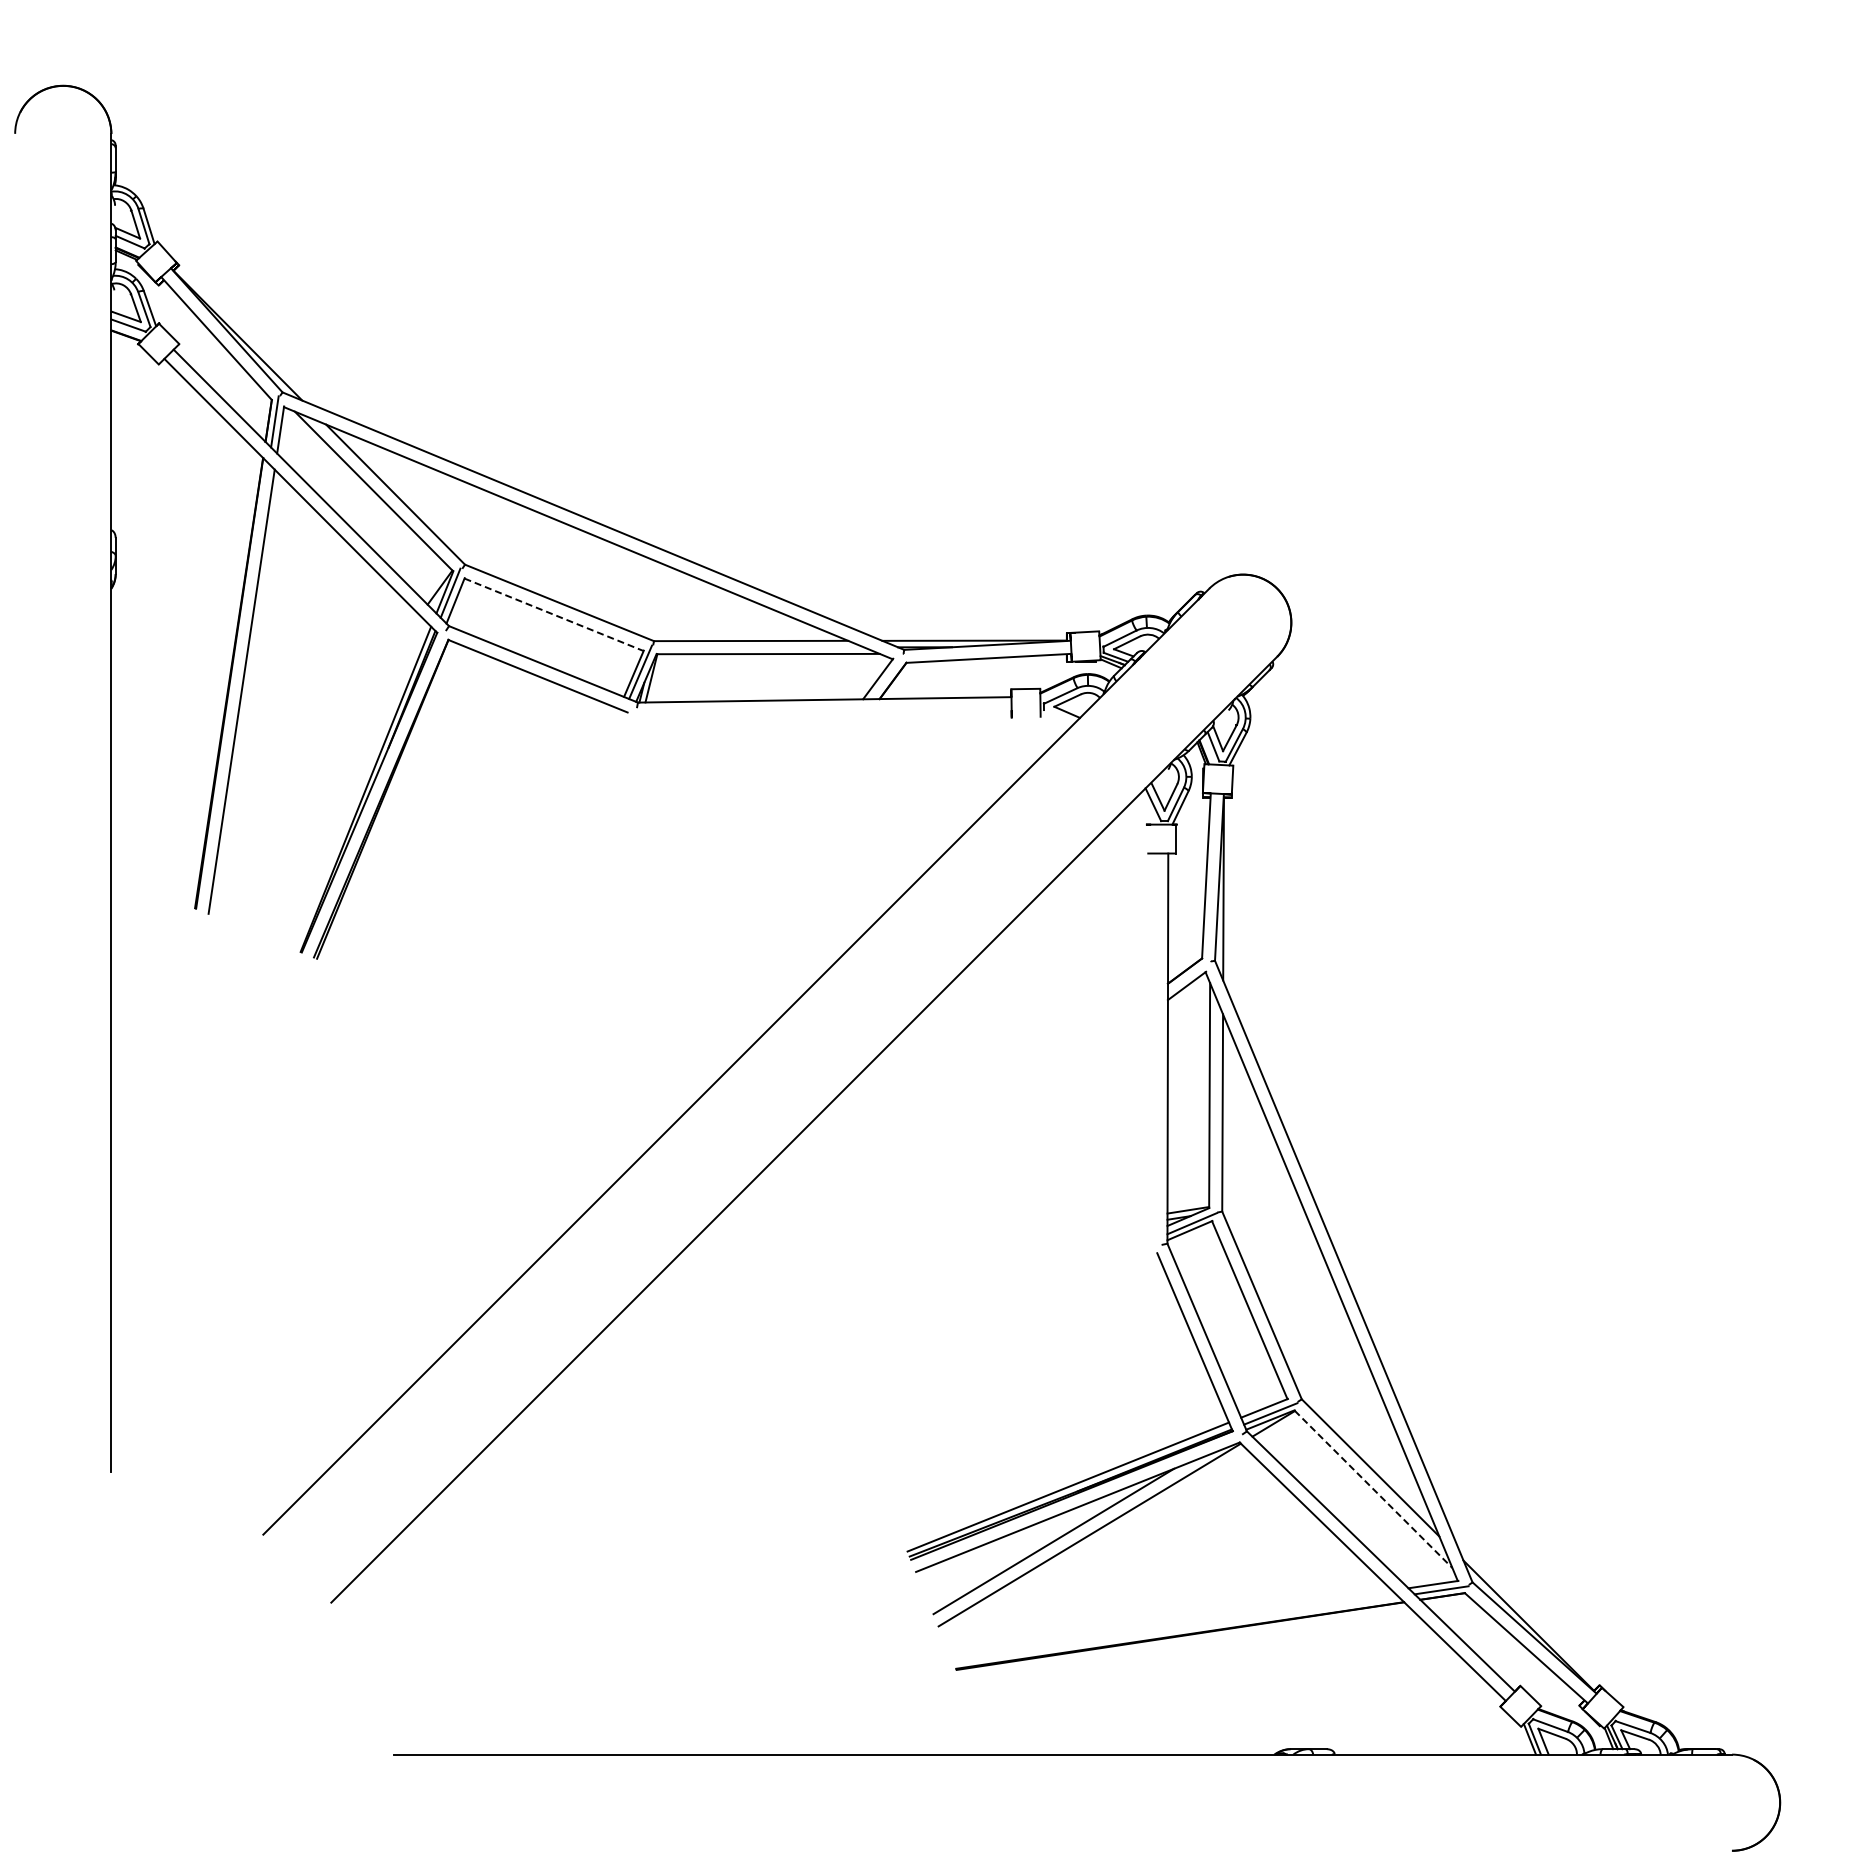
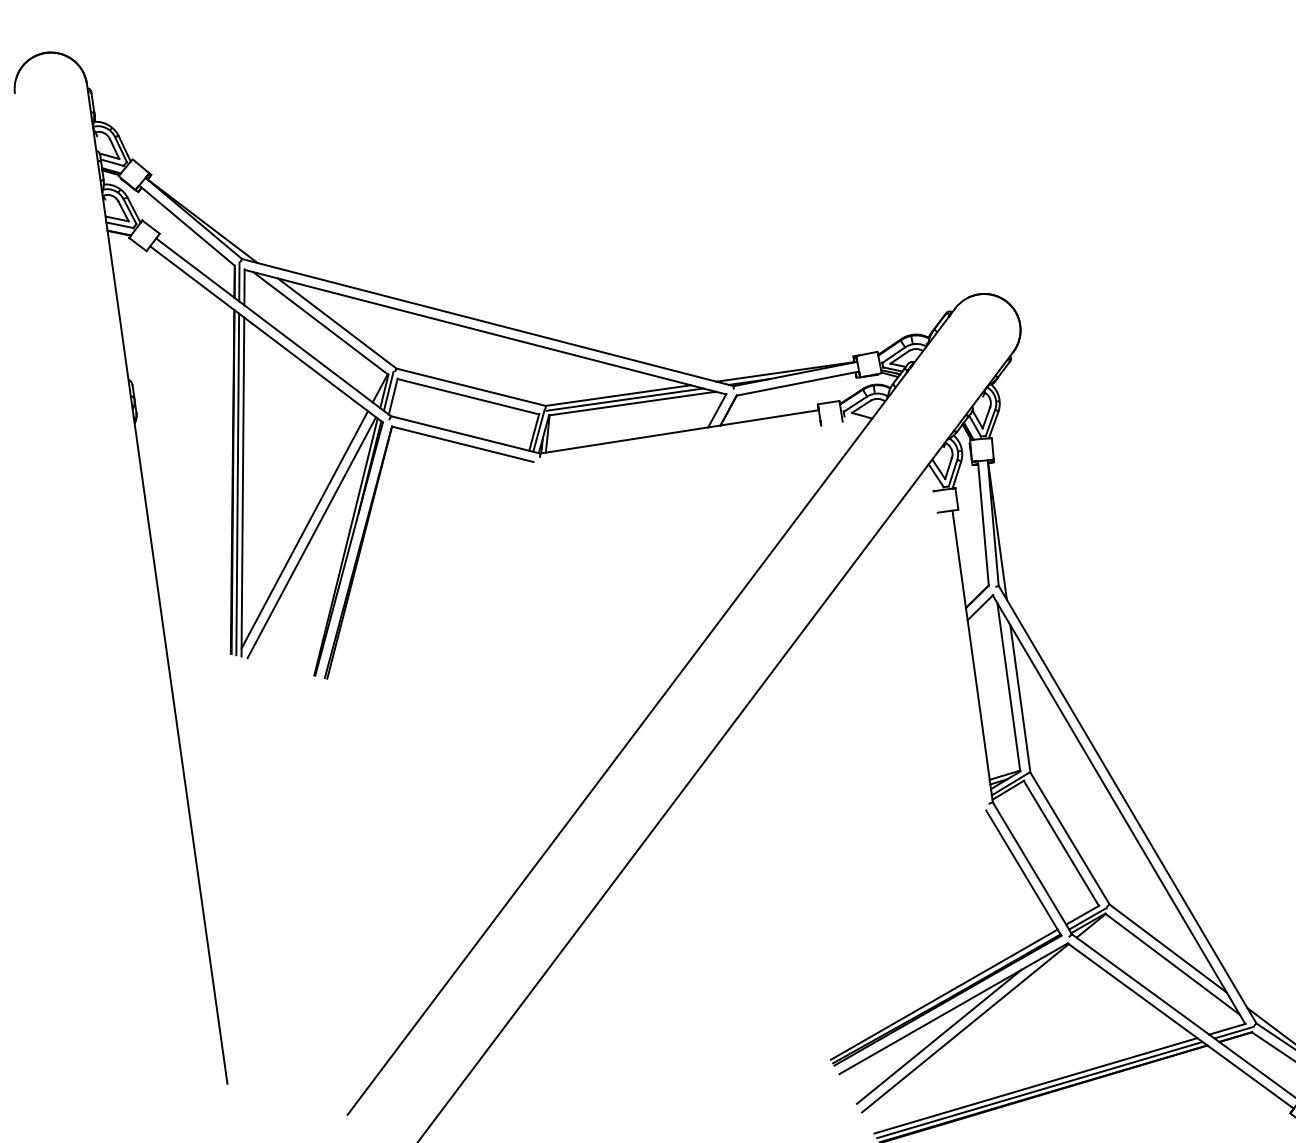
line: (554, 614) -> (468, 396), dashed -> solid
line: (759, 647) -> (625, 399), added
line: (235, 687) -> (237, 484), added
line: (314, 759) -> (304, 530), added
line: (322, 770) -> (311, 537), added
line: (1373, 1489) -> (1172, 964), dashed -> solid
line: (1171, 1623) -> (1035, 1085), added
line: (1175, 1629) -> (1039, 1089), added

